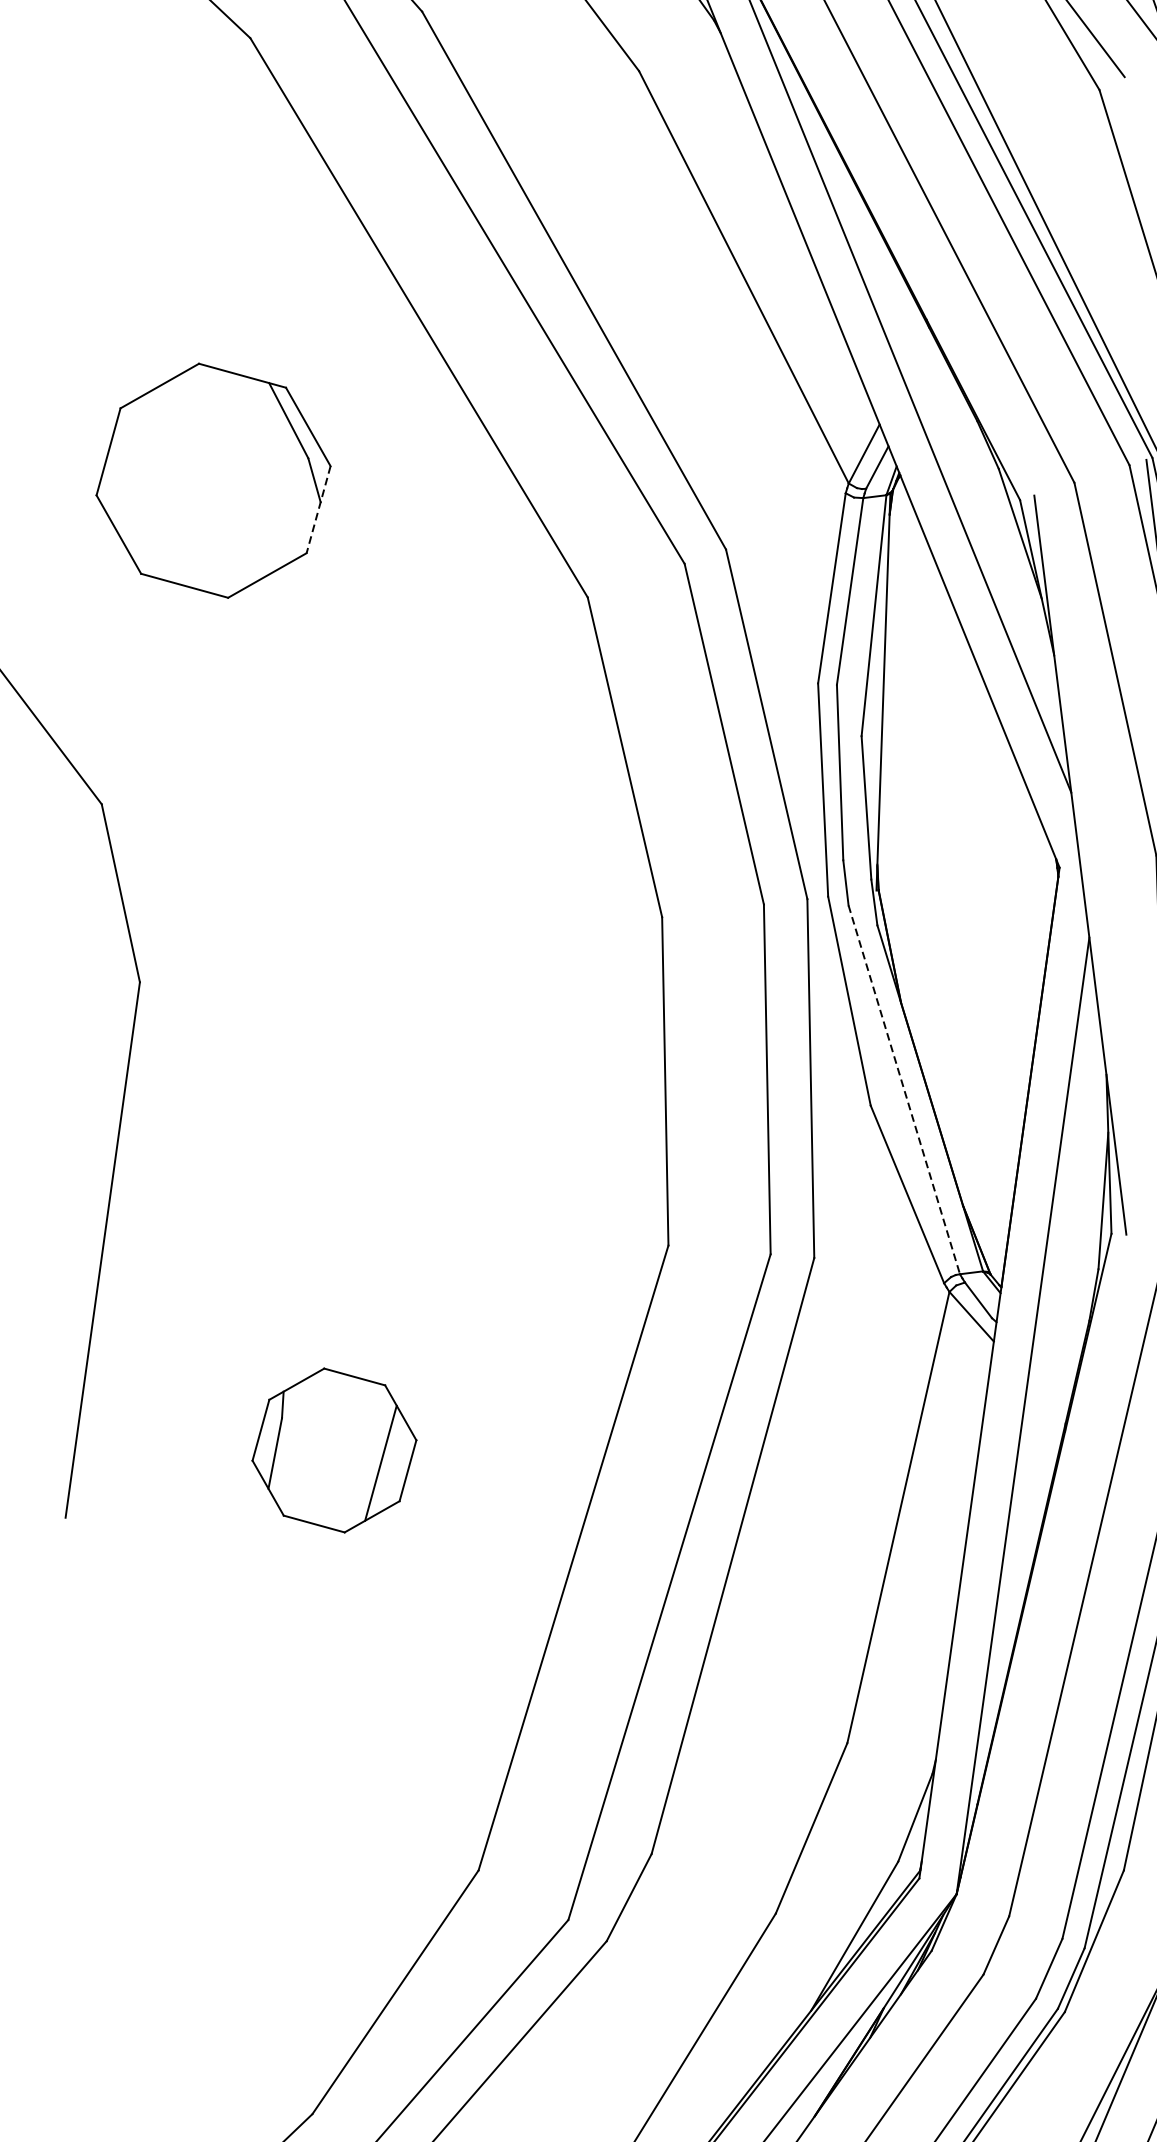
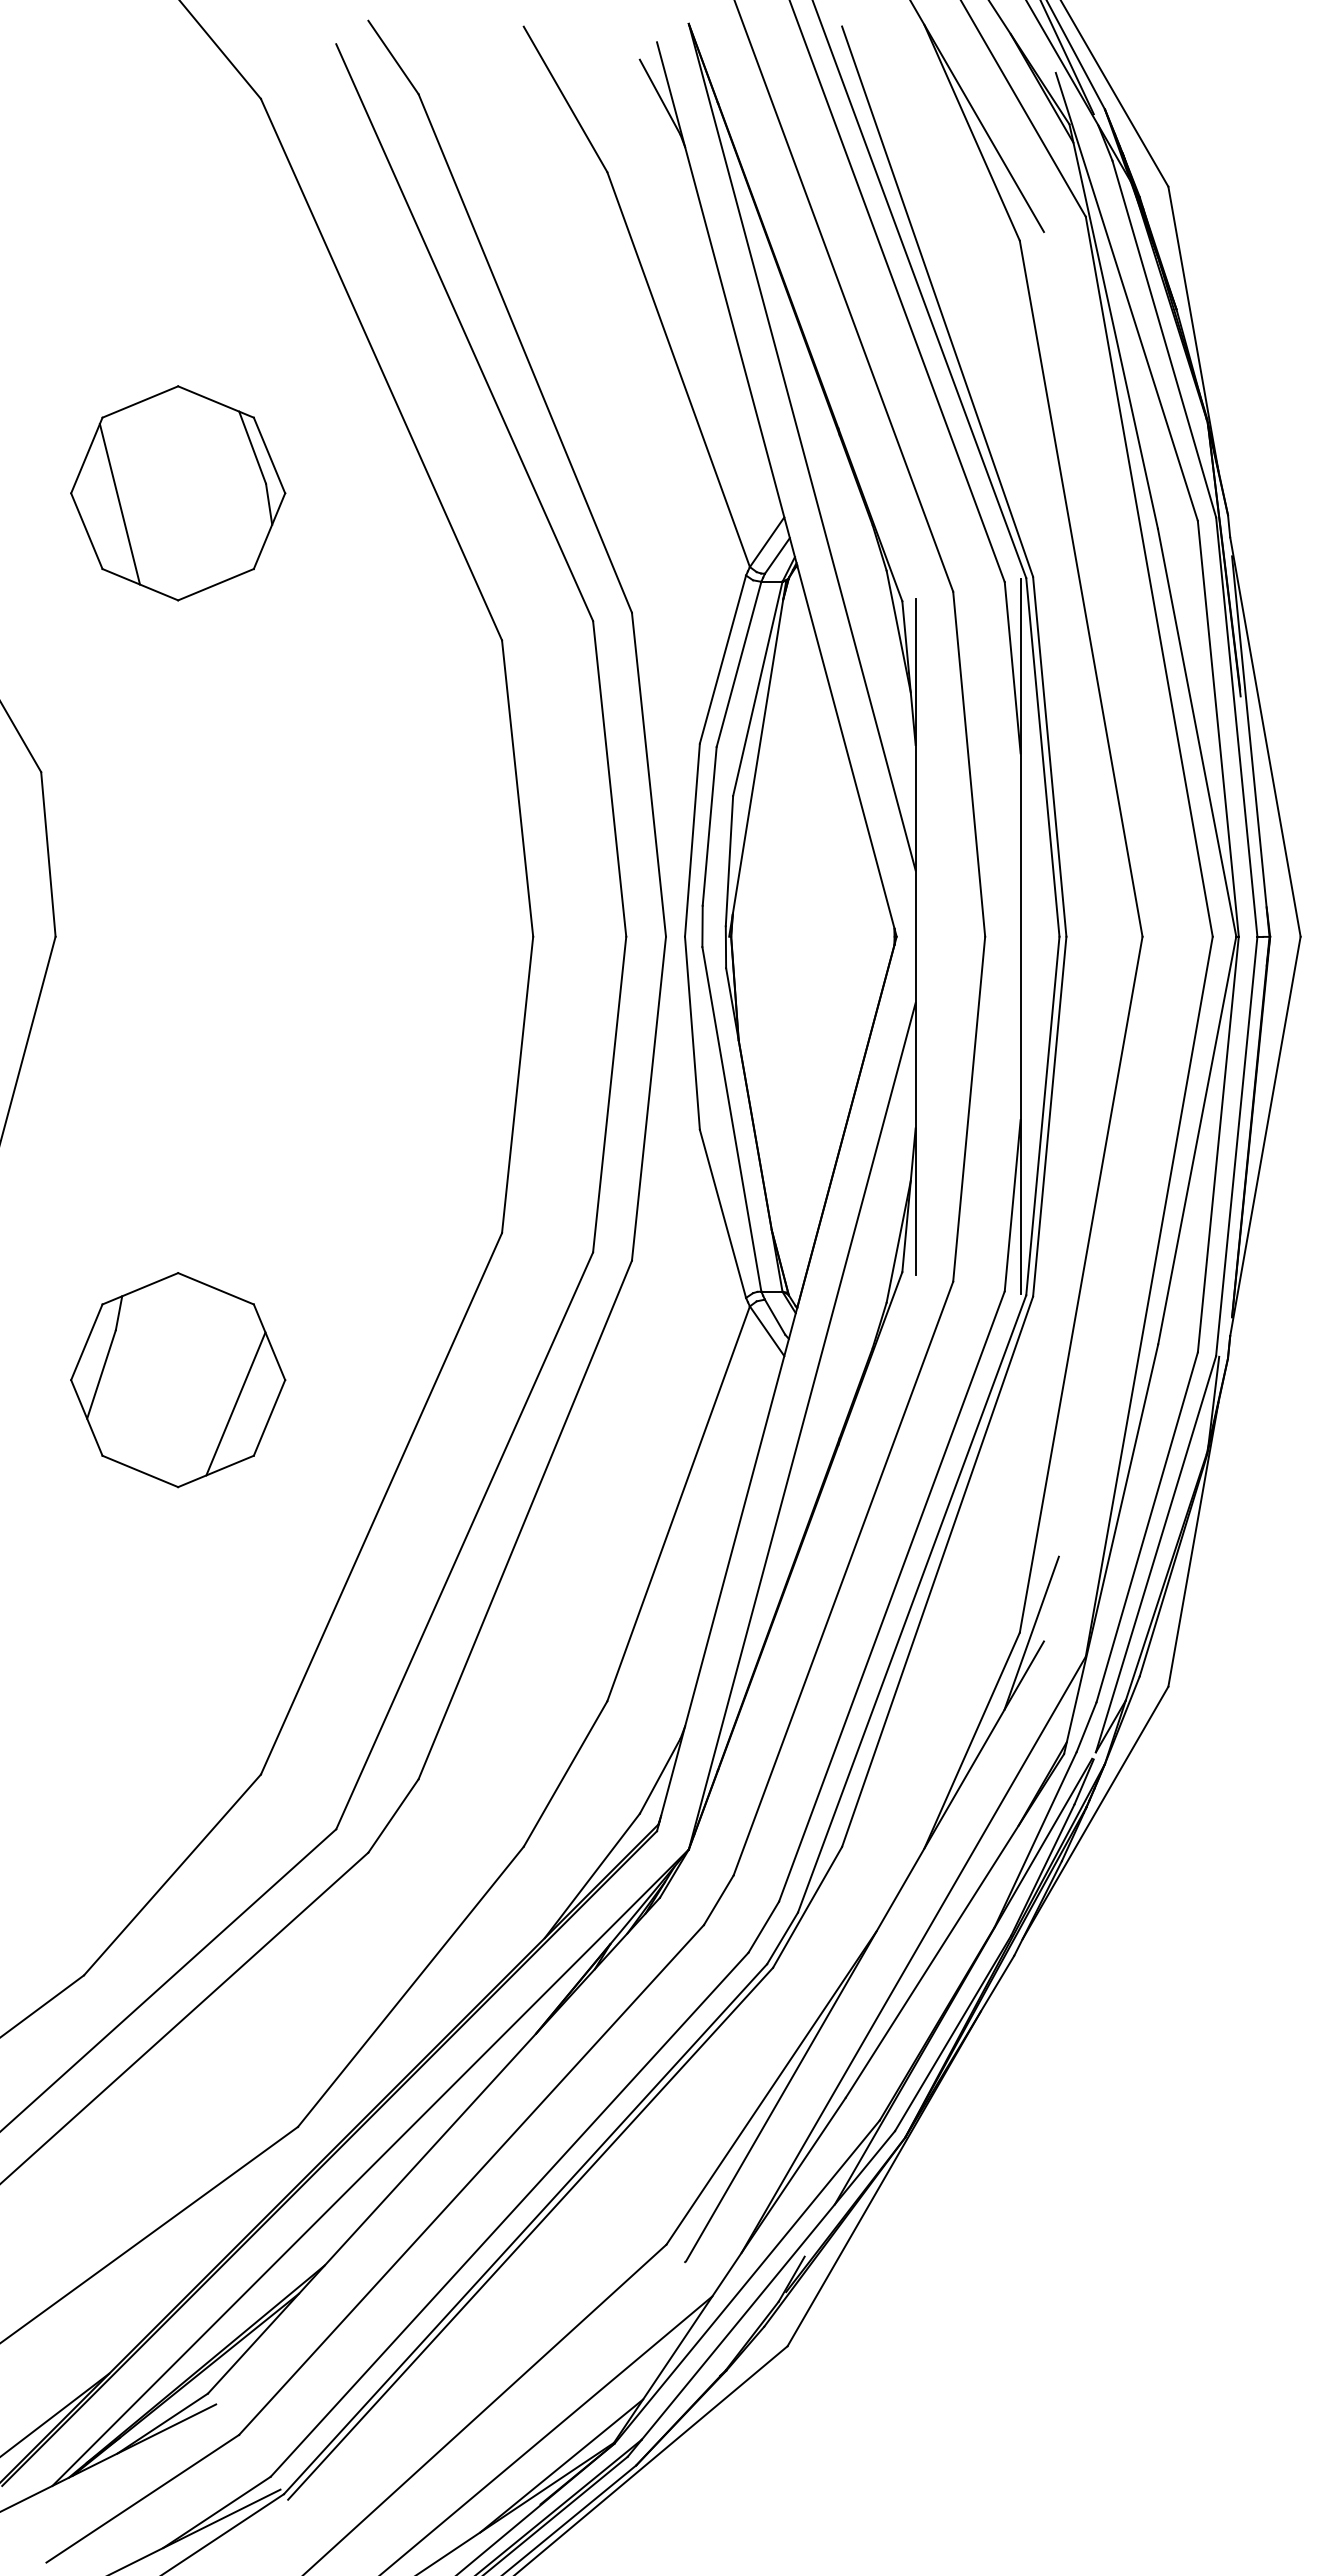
line: (150, 500) -> (119, 504), added
line: (318, 510) -> (269, 531), dashed -> solid
line: (903, 1090) -> (731, 1119), dashed -> solid
part: (334, 1450) -> (178, 1380), size x1.43

